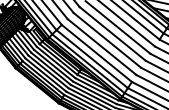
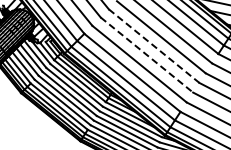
line: (112, 34) -> (154, 46), solid -> dashed
line: (107, 40) -> (146, 55), solid -> dashed

